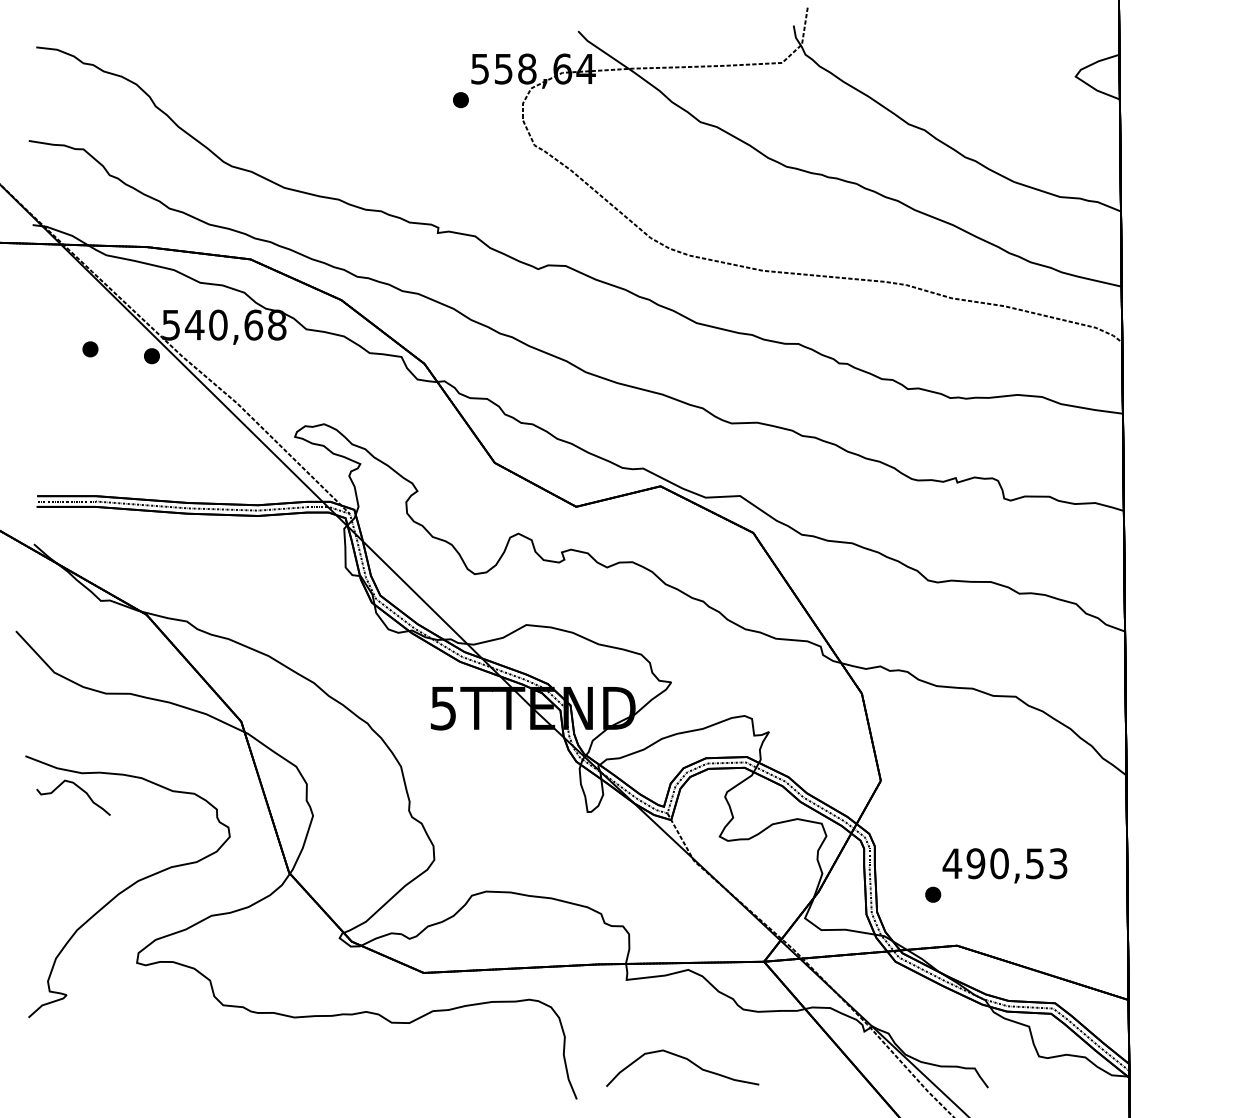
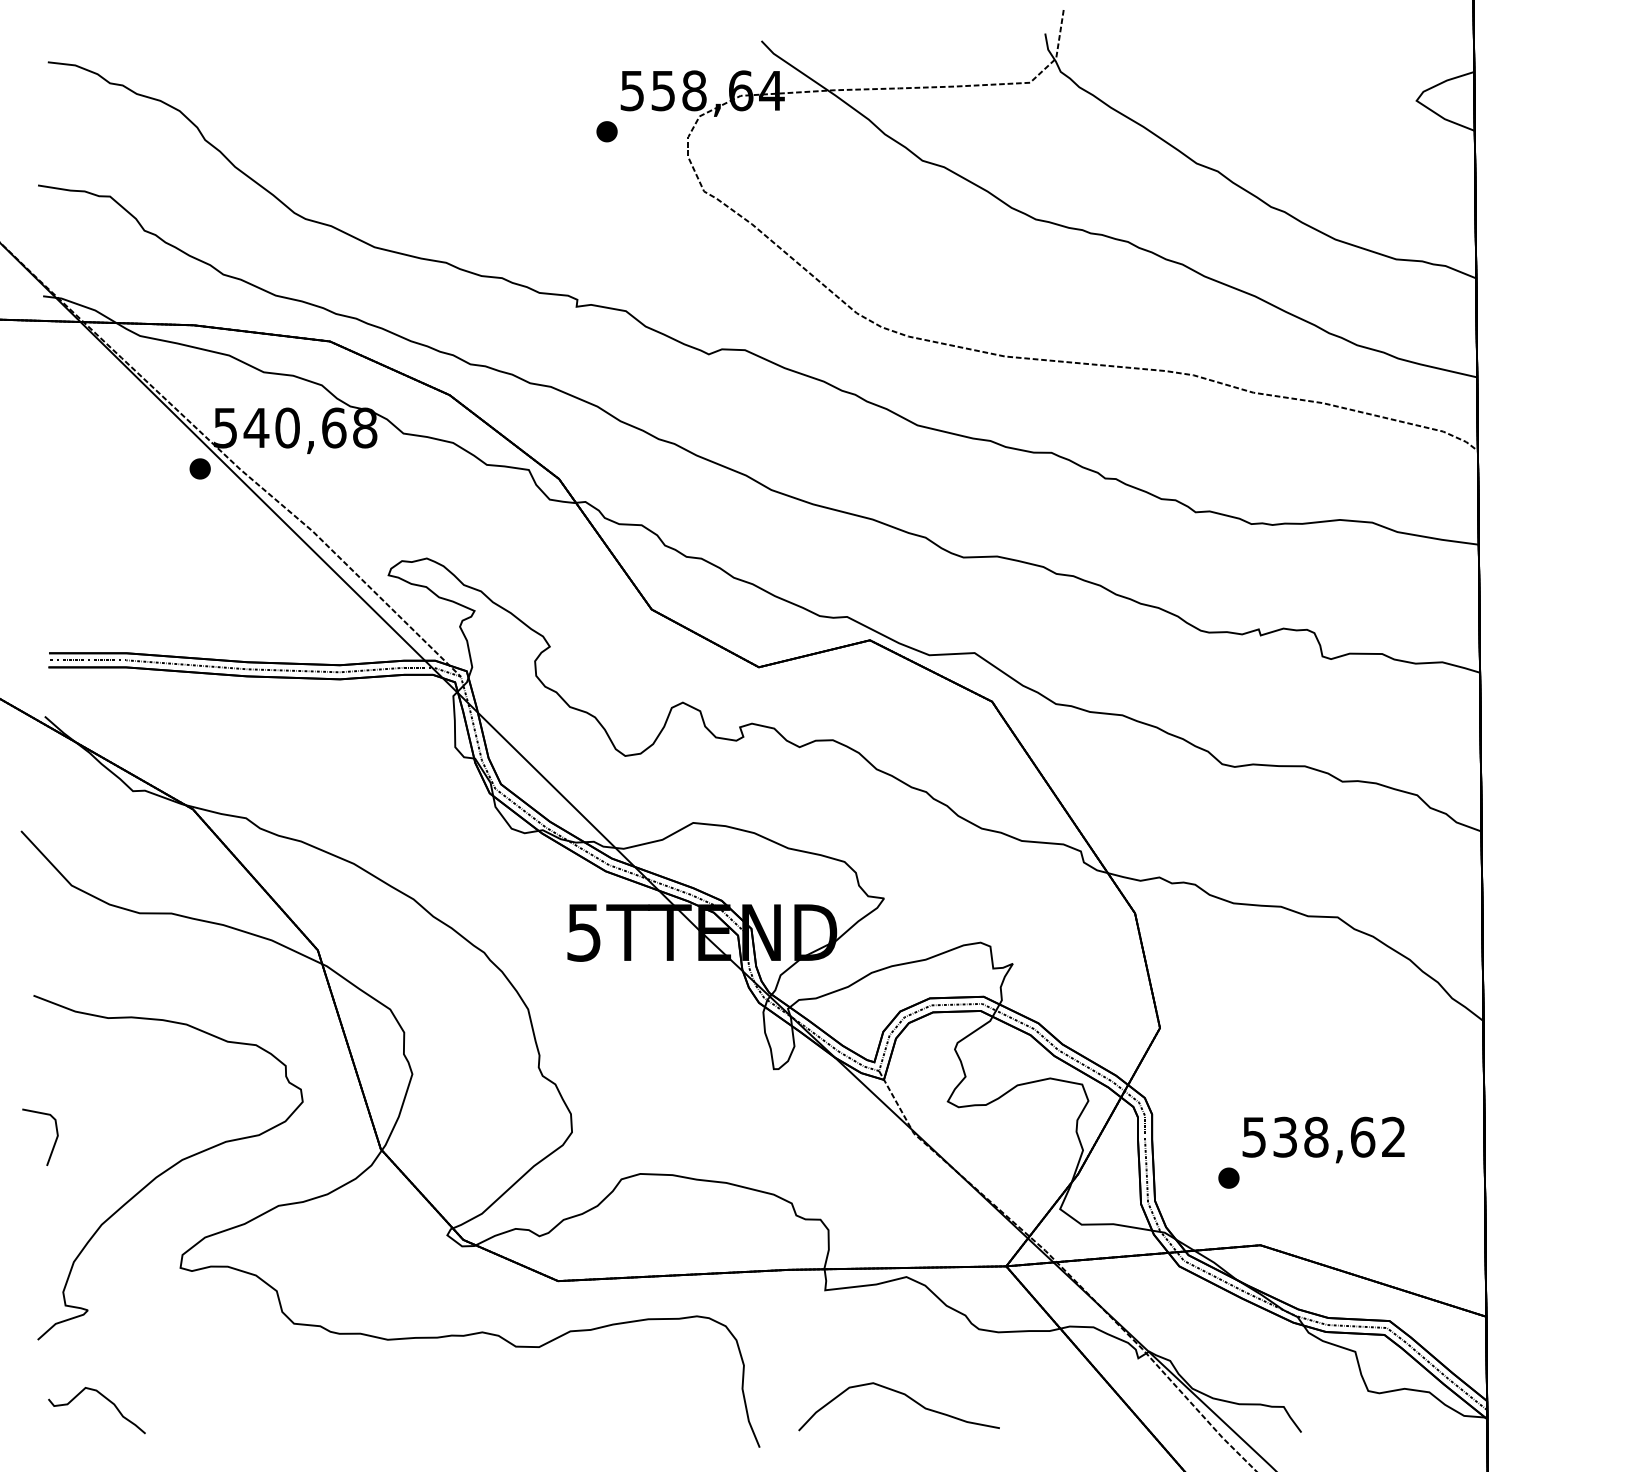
part: (89, 349) -> (118, 459), removed
curve: (78, 787) -> (103, 1397), moved
text: (1004, 863) -> (1323, 1136), 490,53 -> 538,62
line: (41, 866) -> (54, 1141), added

